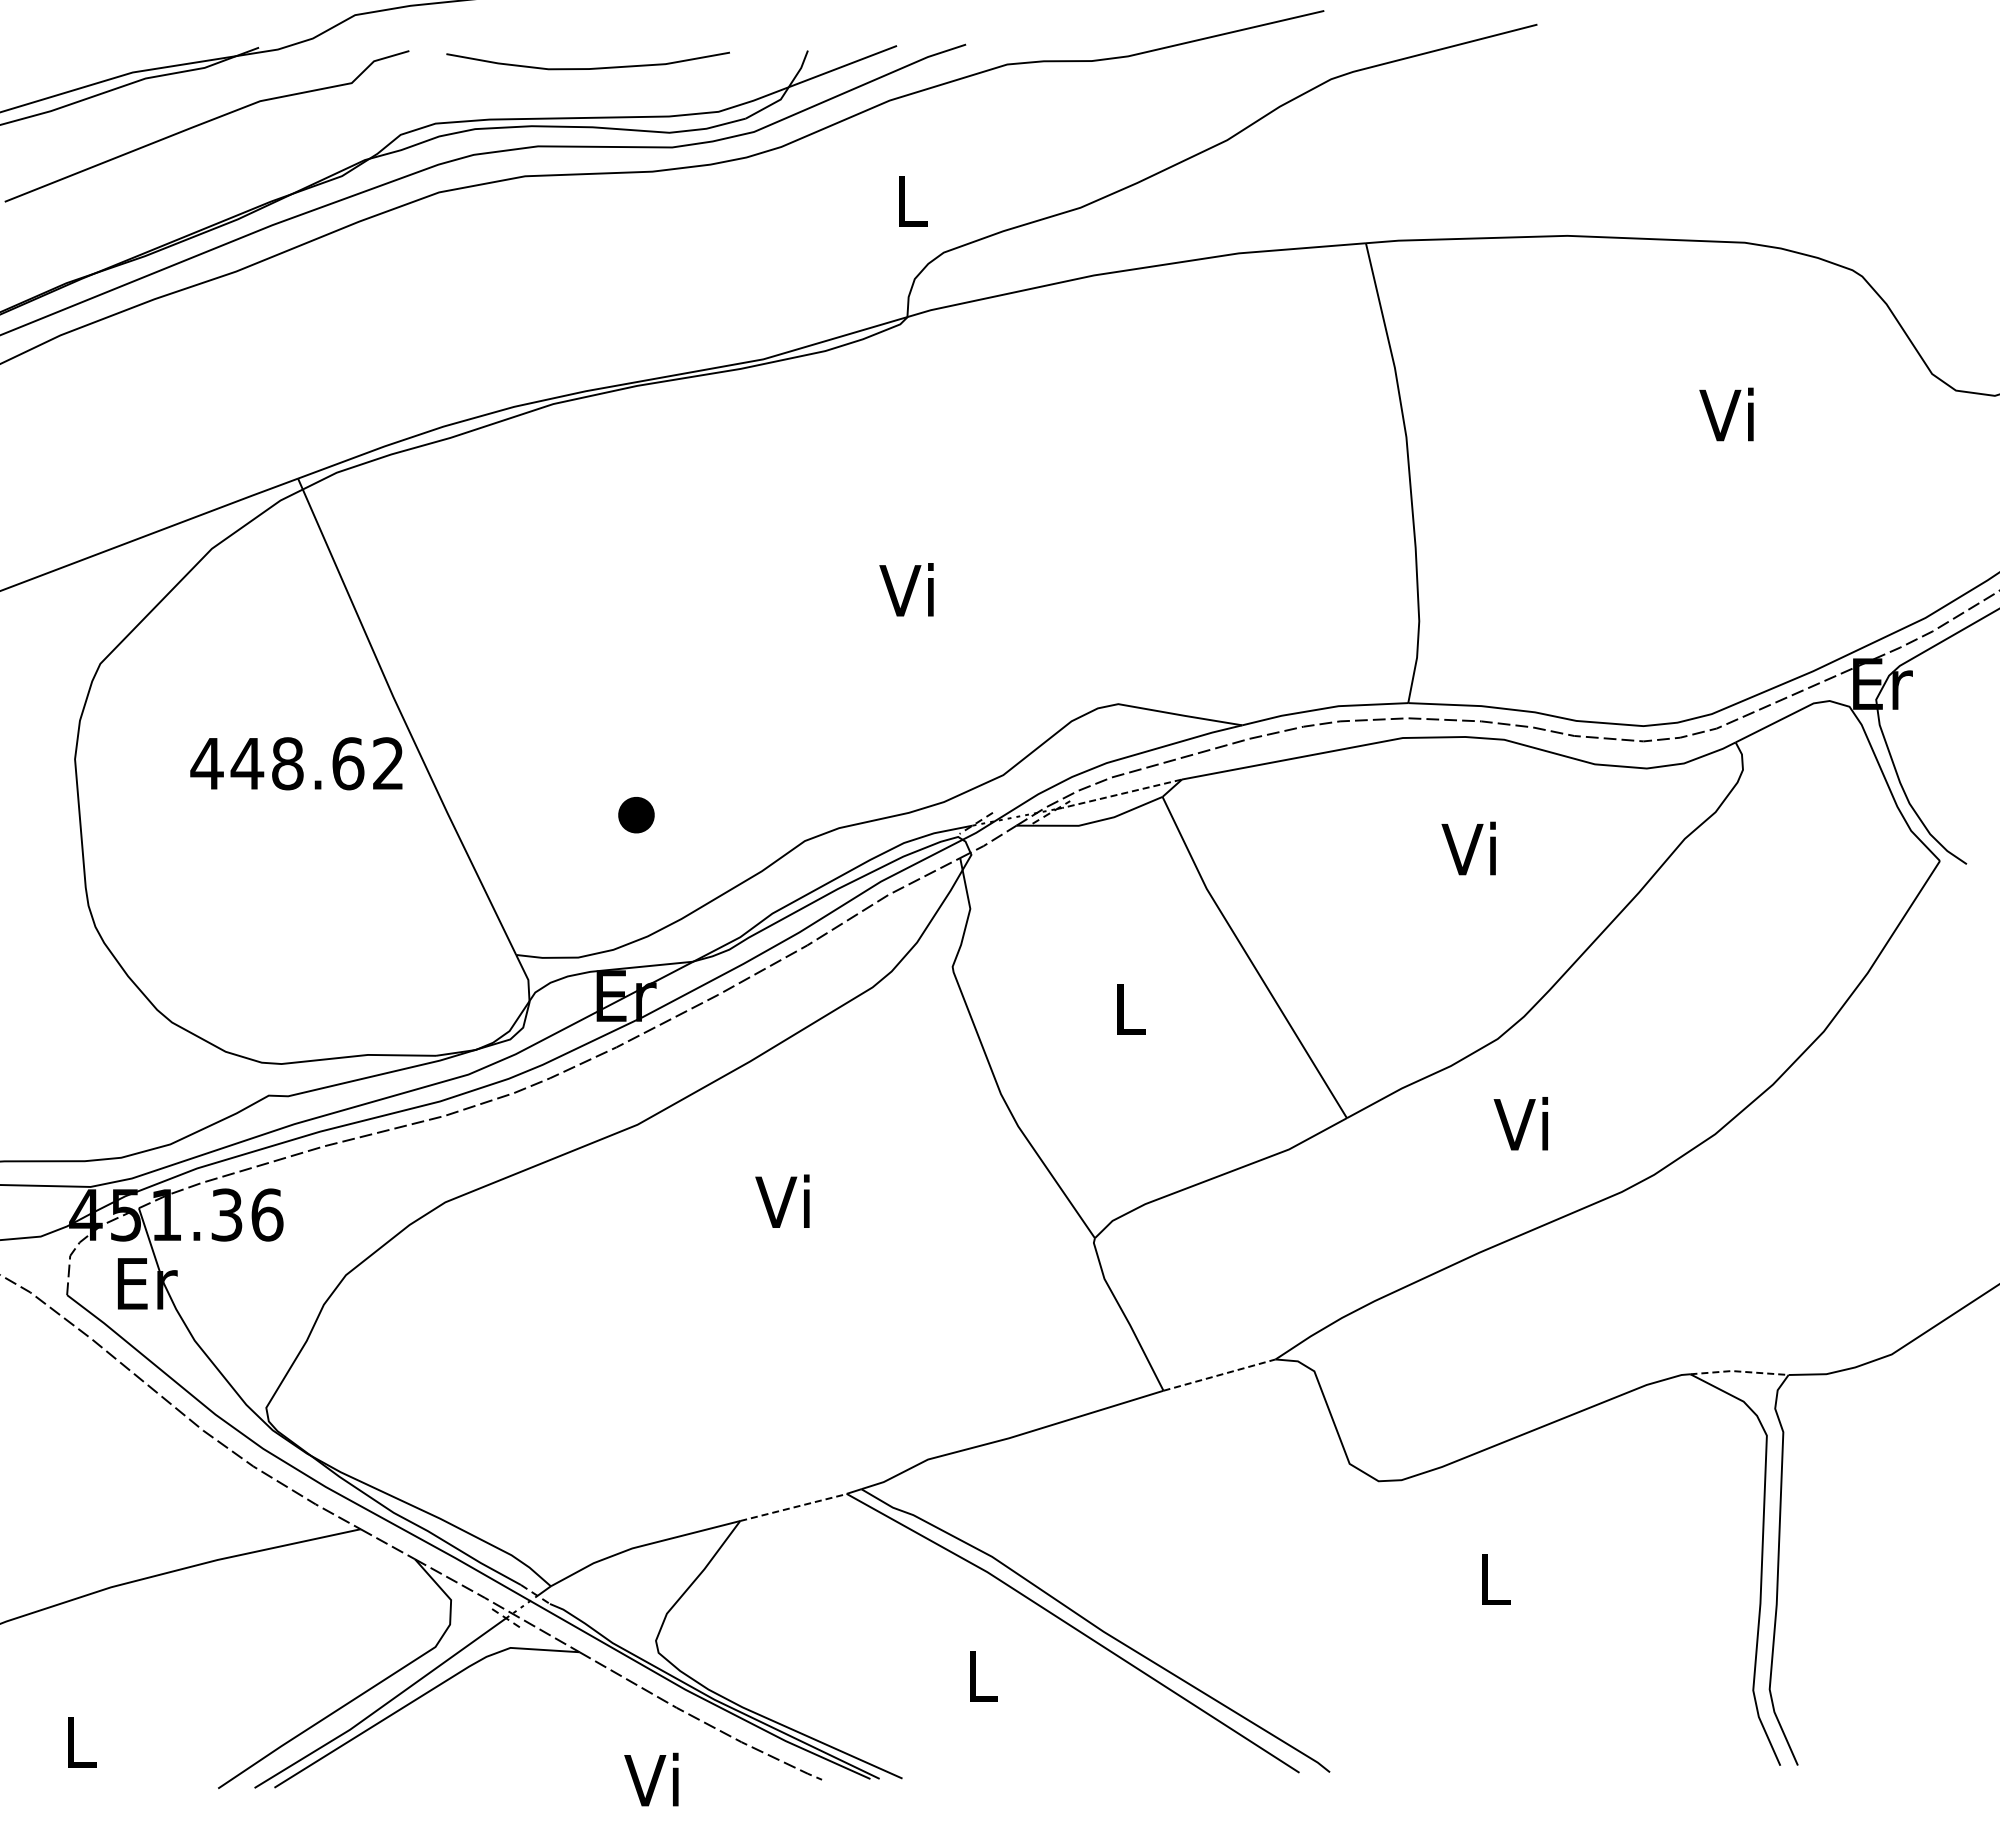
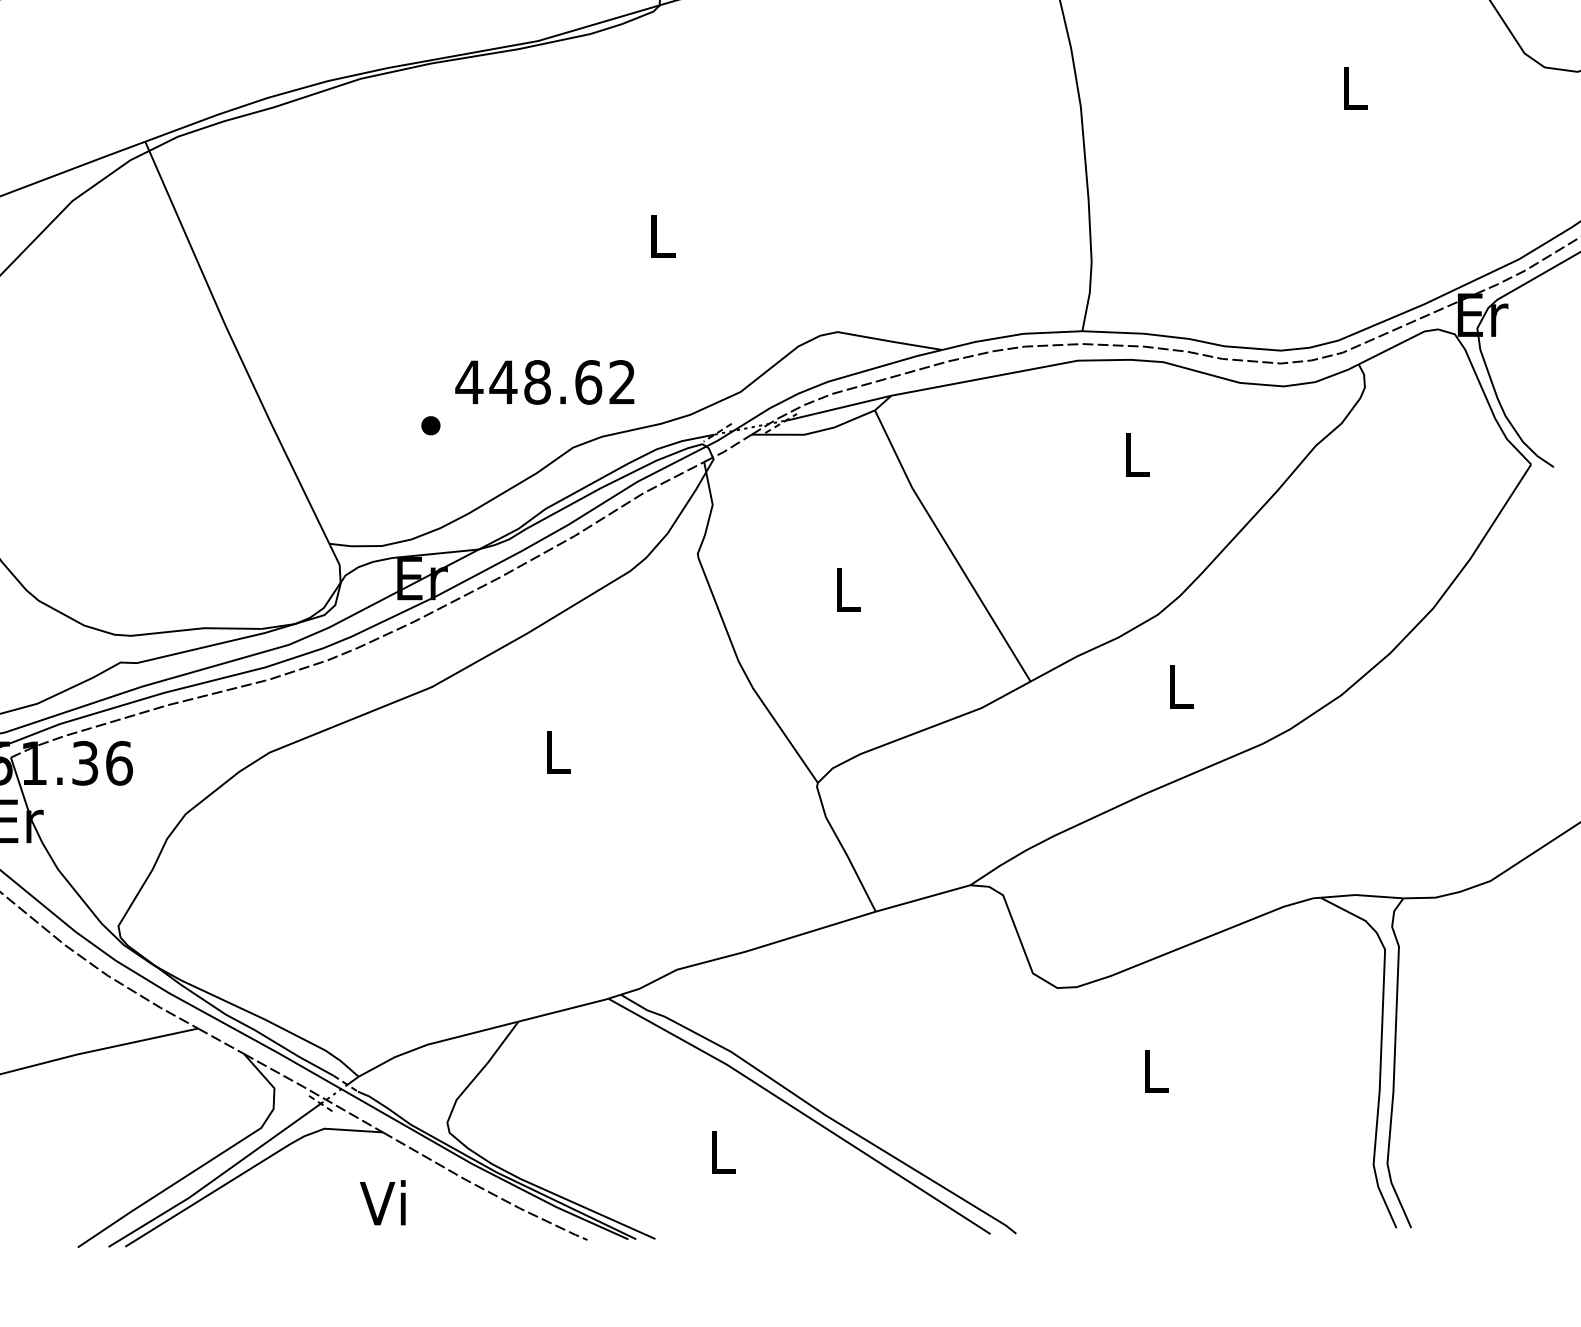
text: (1726, 414) -> (1351, 87), Vi -> L
text: (906, 589) -> (658, 235), Vi -> L
text: (296, 763) -> (544, 382), moved
line: (1118, 794) -> (837, 408), dashed -> solid
part: (636, 814) -> (430, 425), size x0.62
text: (1468, 848) -> (1133, 453), Vi -> L
text: (1520, 1123) -> (1177, 686), Vi -> L
text: (782, 1200) -> (554, 751), Vi -> L
line: (1738, 1371) -> (1361, 895), dashed -> solid
line: (1220, 1374) -> (923, 897), dashed -> solid
line: (794, 1507) -> (564, 1010), dashed -> solid
text: (651, 1779) -> (382, 1202), moved

